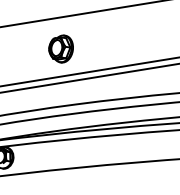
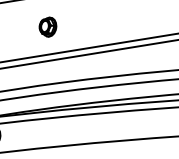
part: (60, 48) -> (47, 26), size x0.7

